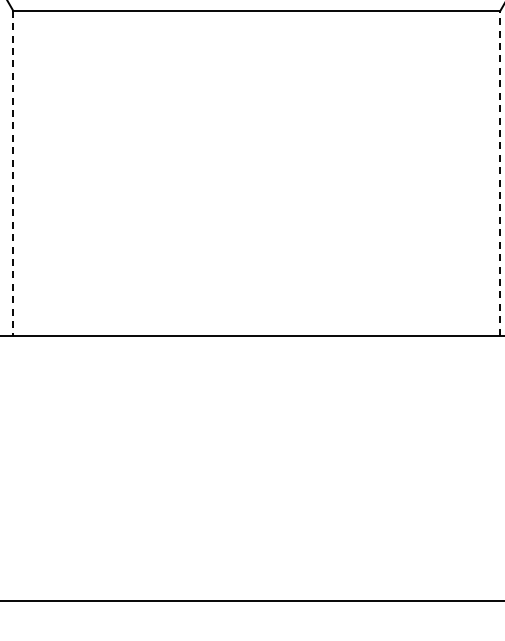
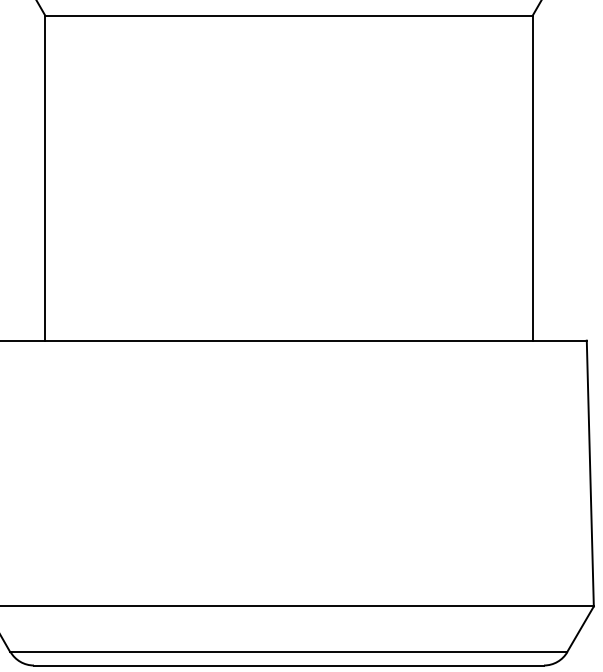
line: (500, 172) -> (532, 177), dashed -> solid
line: (13, 173) -> (45, 178), dashed -> solid

